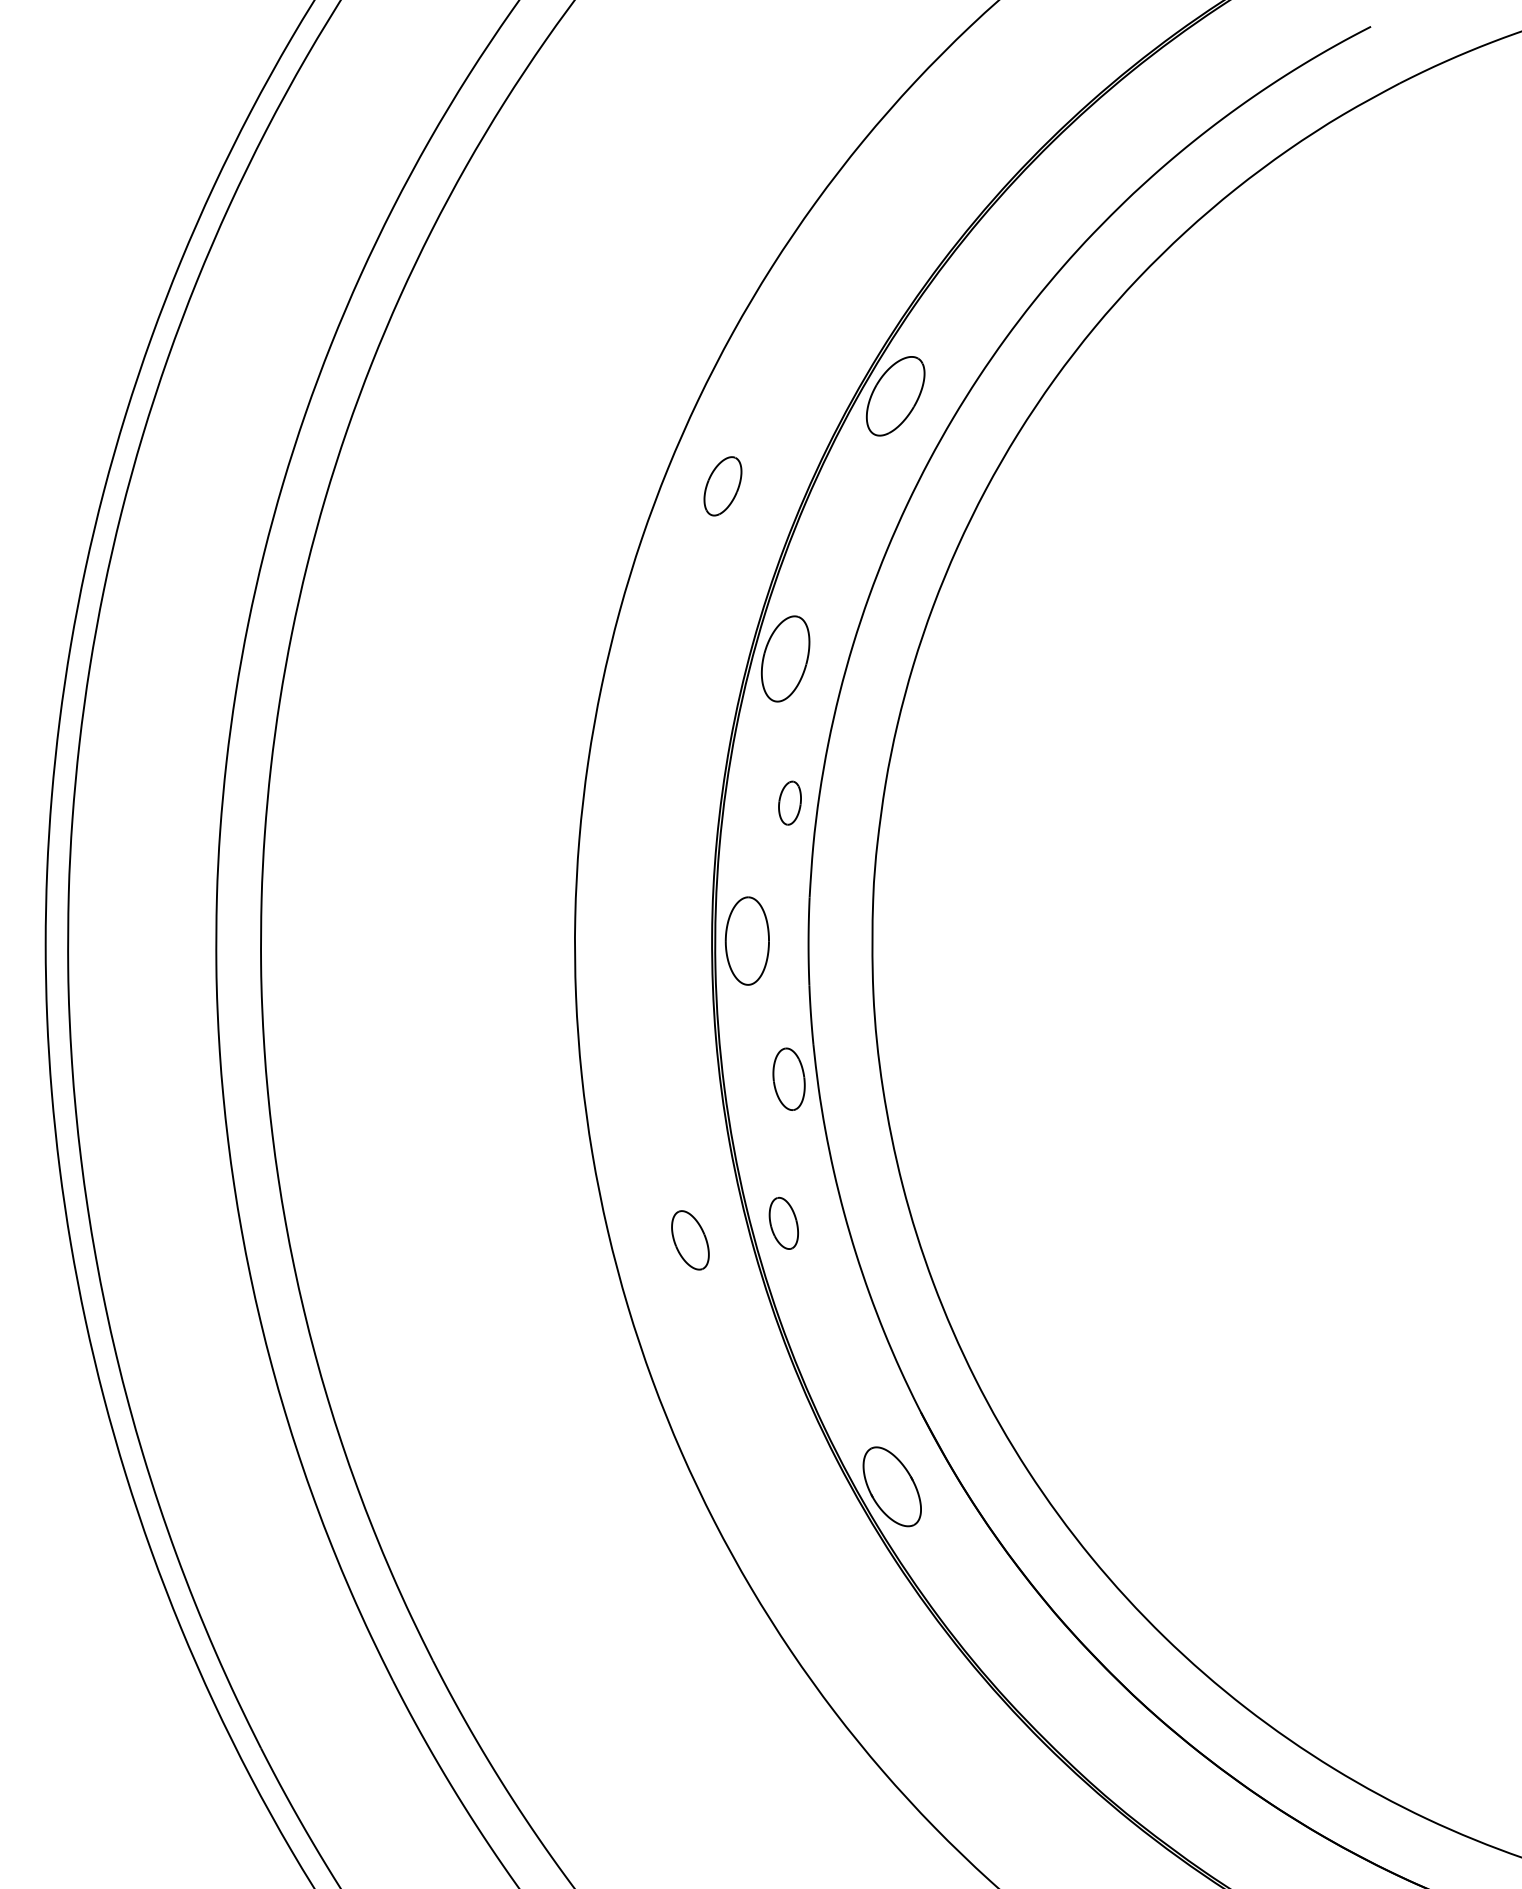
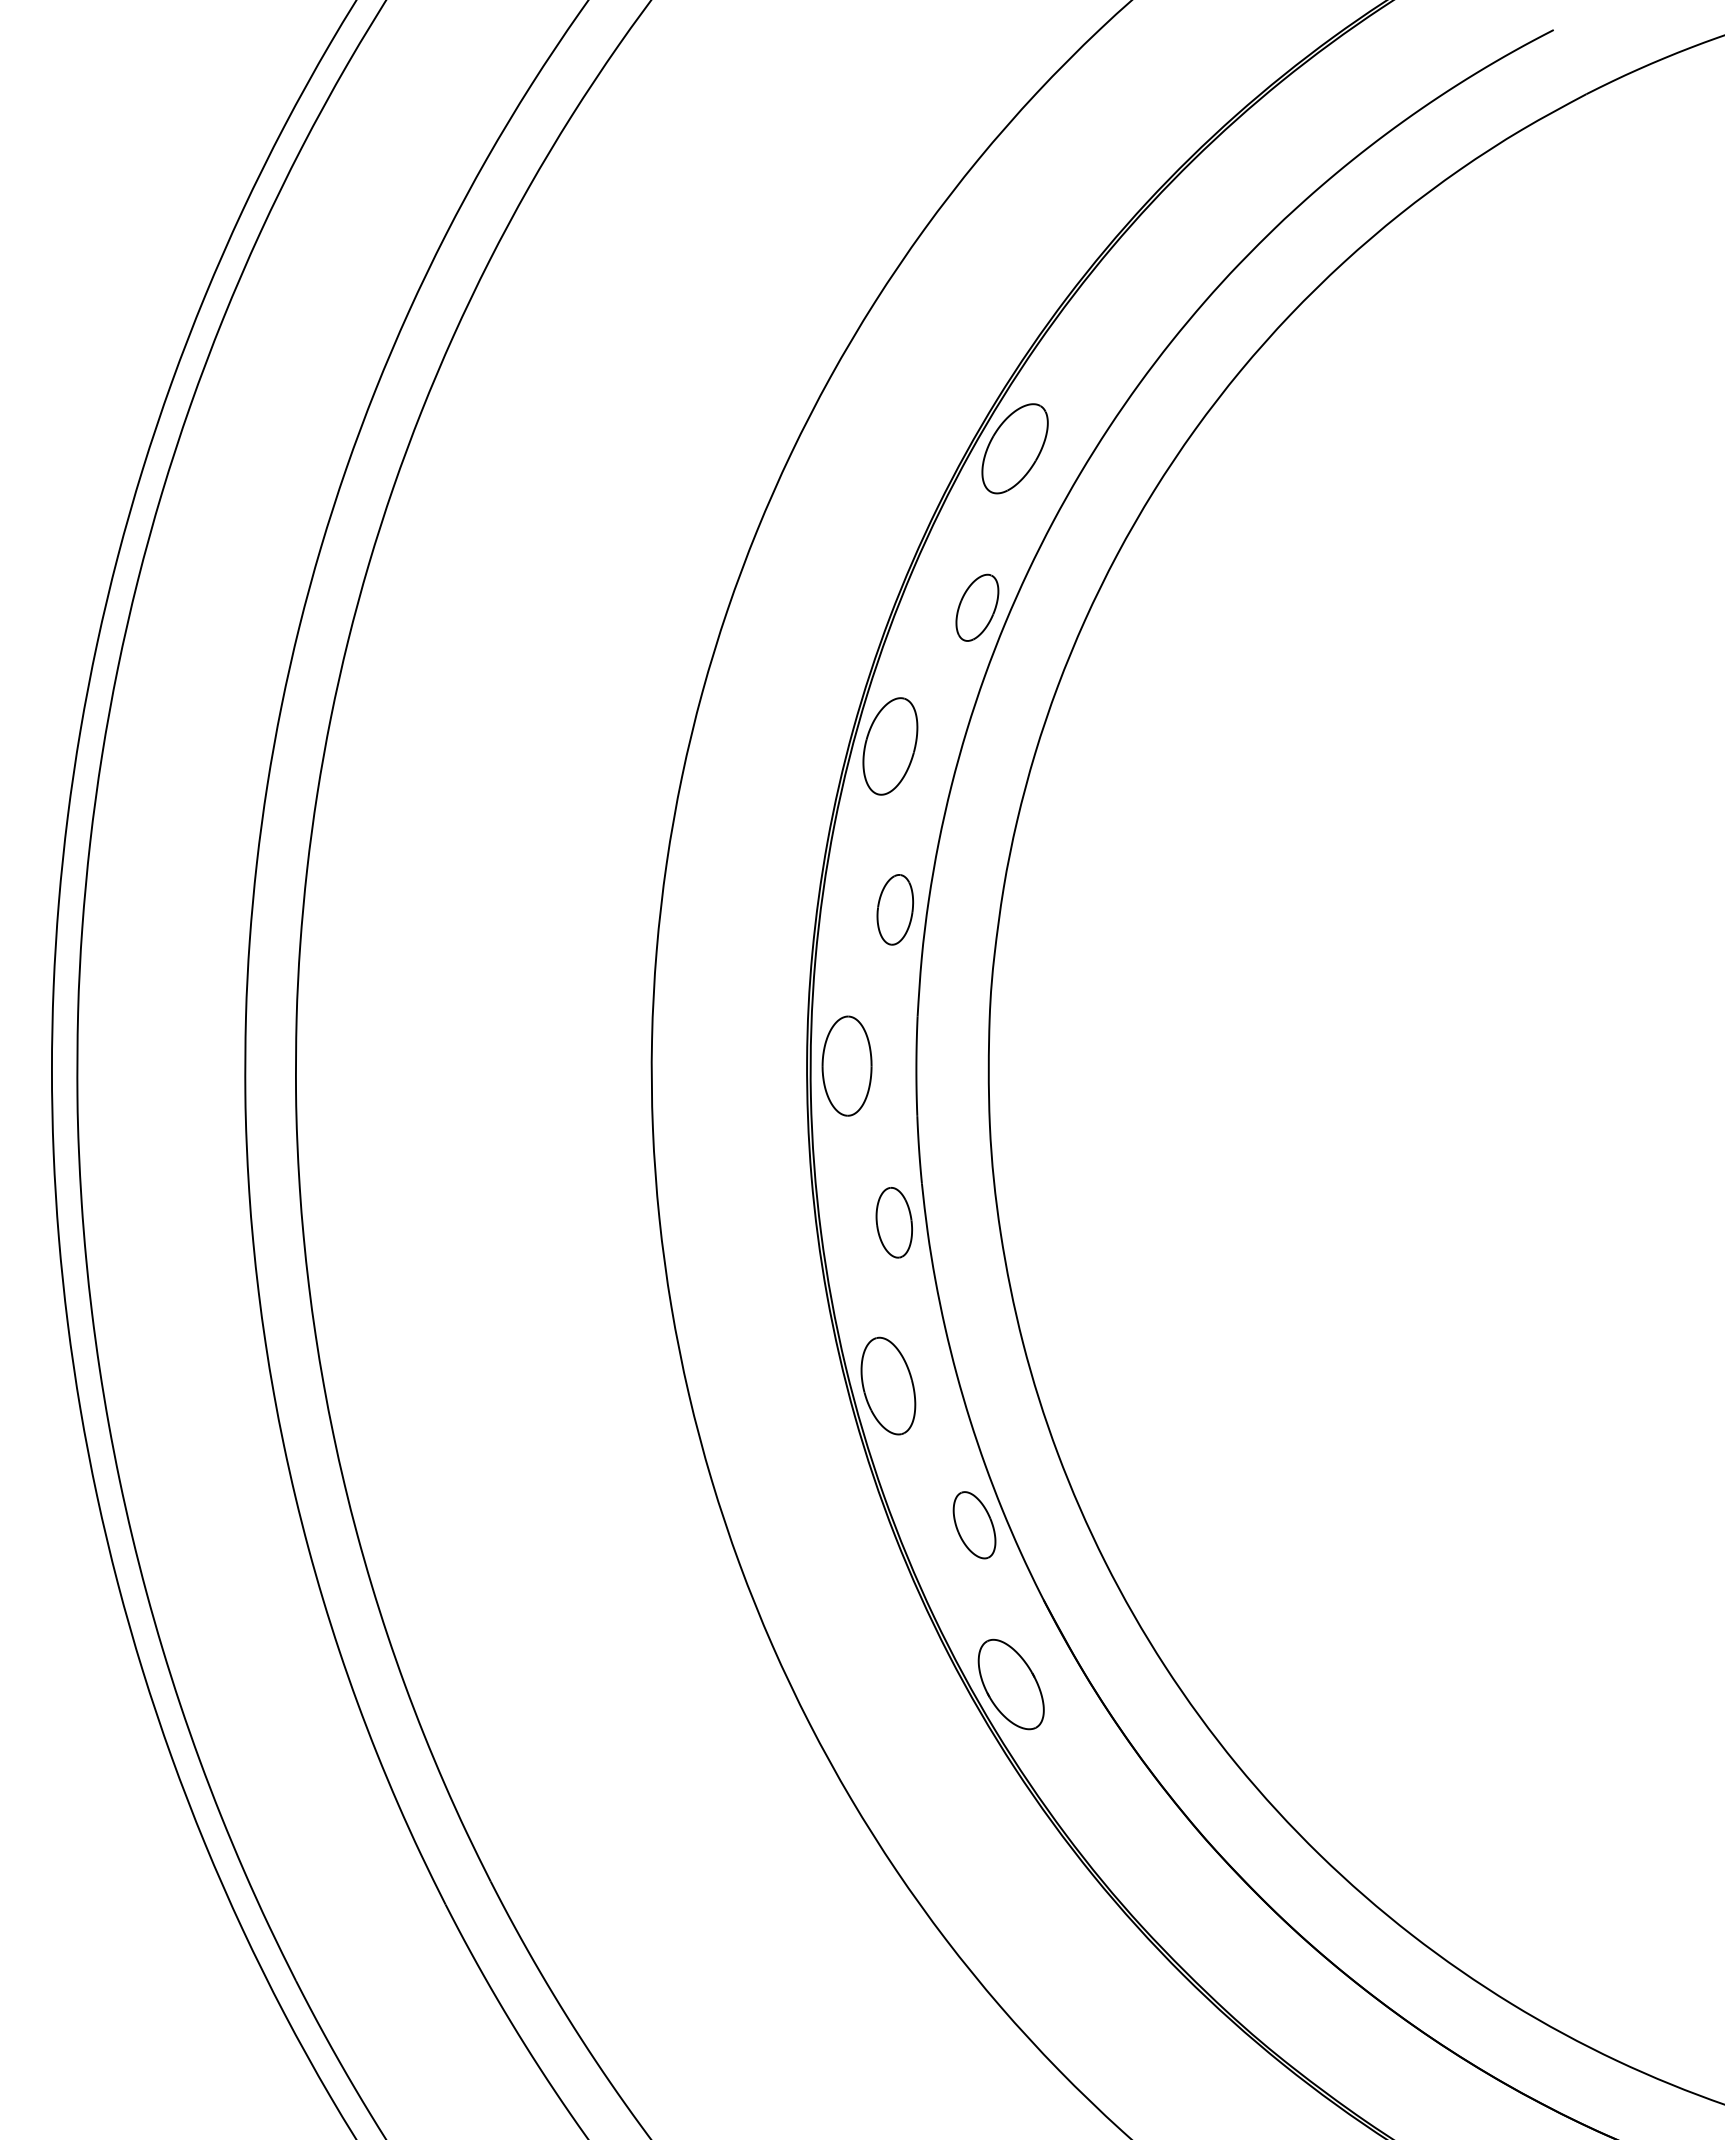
part: (723, 486) -> (977, 607), moved
part: (790, 802) -> (895, 909), size x1.43
part: (783, 1222) -> (888, 1385), size x1.67
part: (690, 1240) -> (974, 1525), moved

